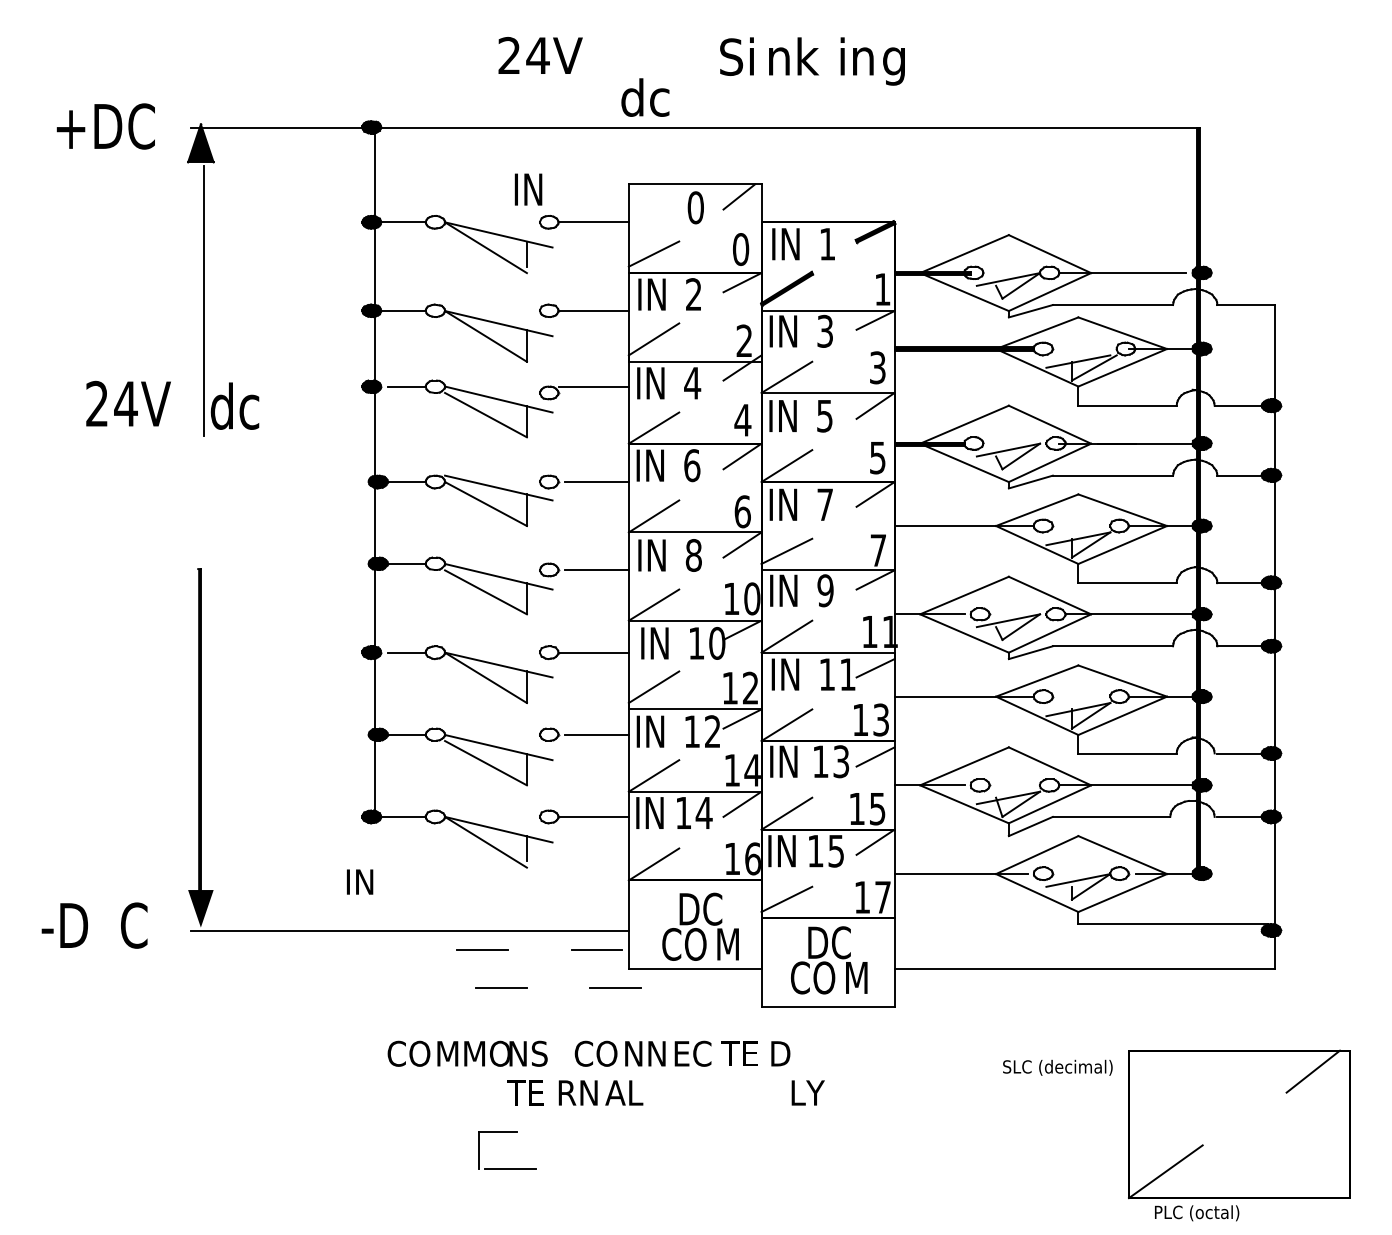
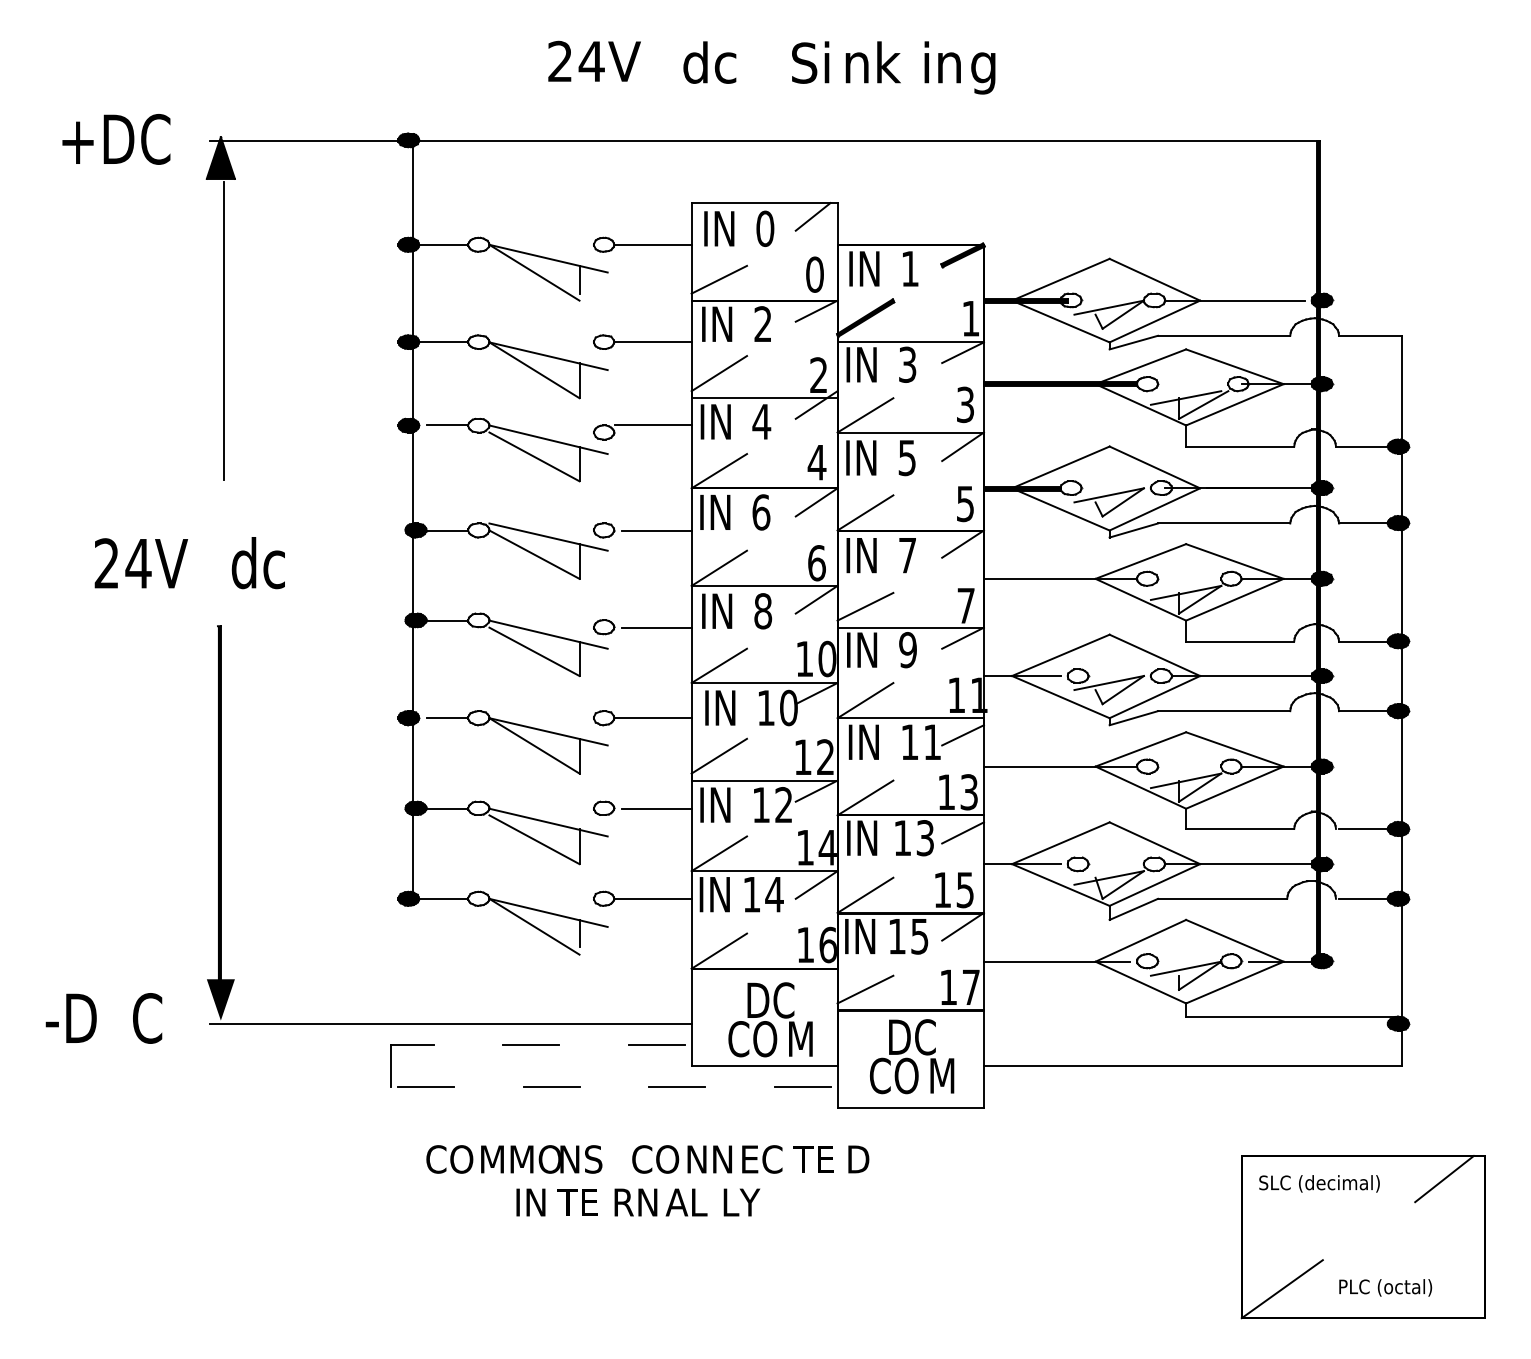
text: (645, 97) -> (709, 62), moved
text: (528, 189) -> (719, 228), moved
text: (127, 403) -> (140, 563), moved
text: (234, 406) -> (257, 563), moved
text: (359, 882) -> (530, 1202), moved
line: (729, 987) -> (802, 1086), added
text: (1057, 1067) -> (1319, 1183), moved
text: (807, 1092) -> (741, 1202), moved
part: (506, 1132) -> (422, 1045), moved
text: (1196, 1212) -> (1385, 1287), moved

